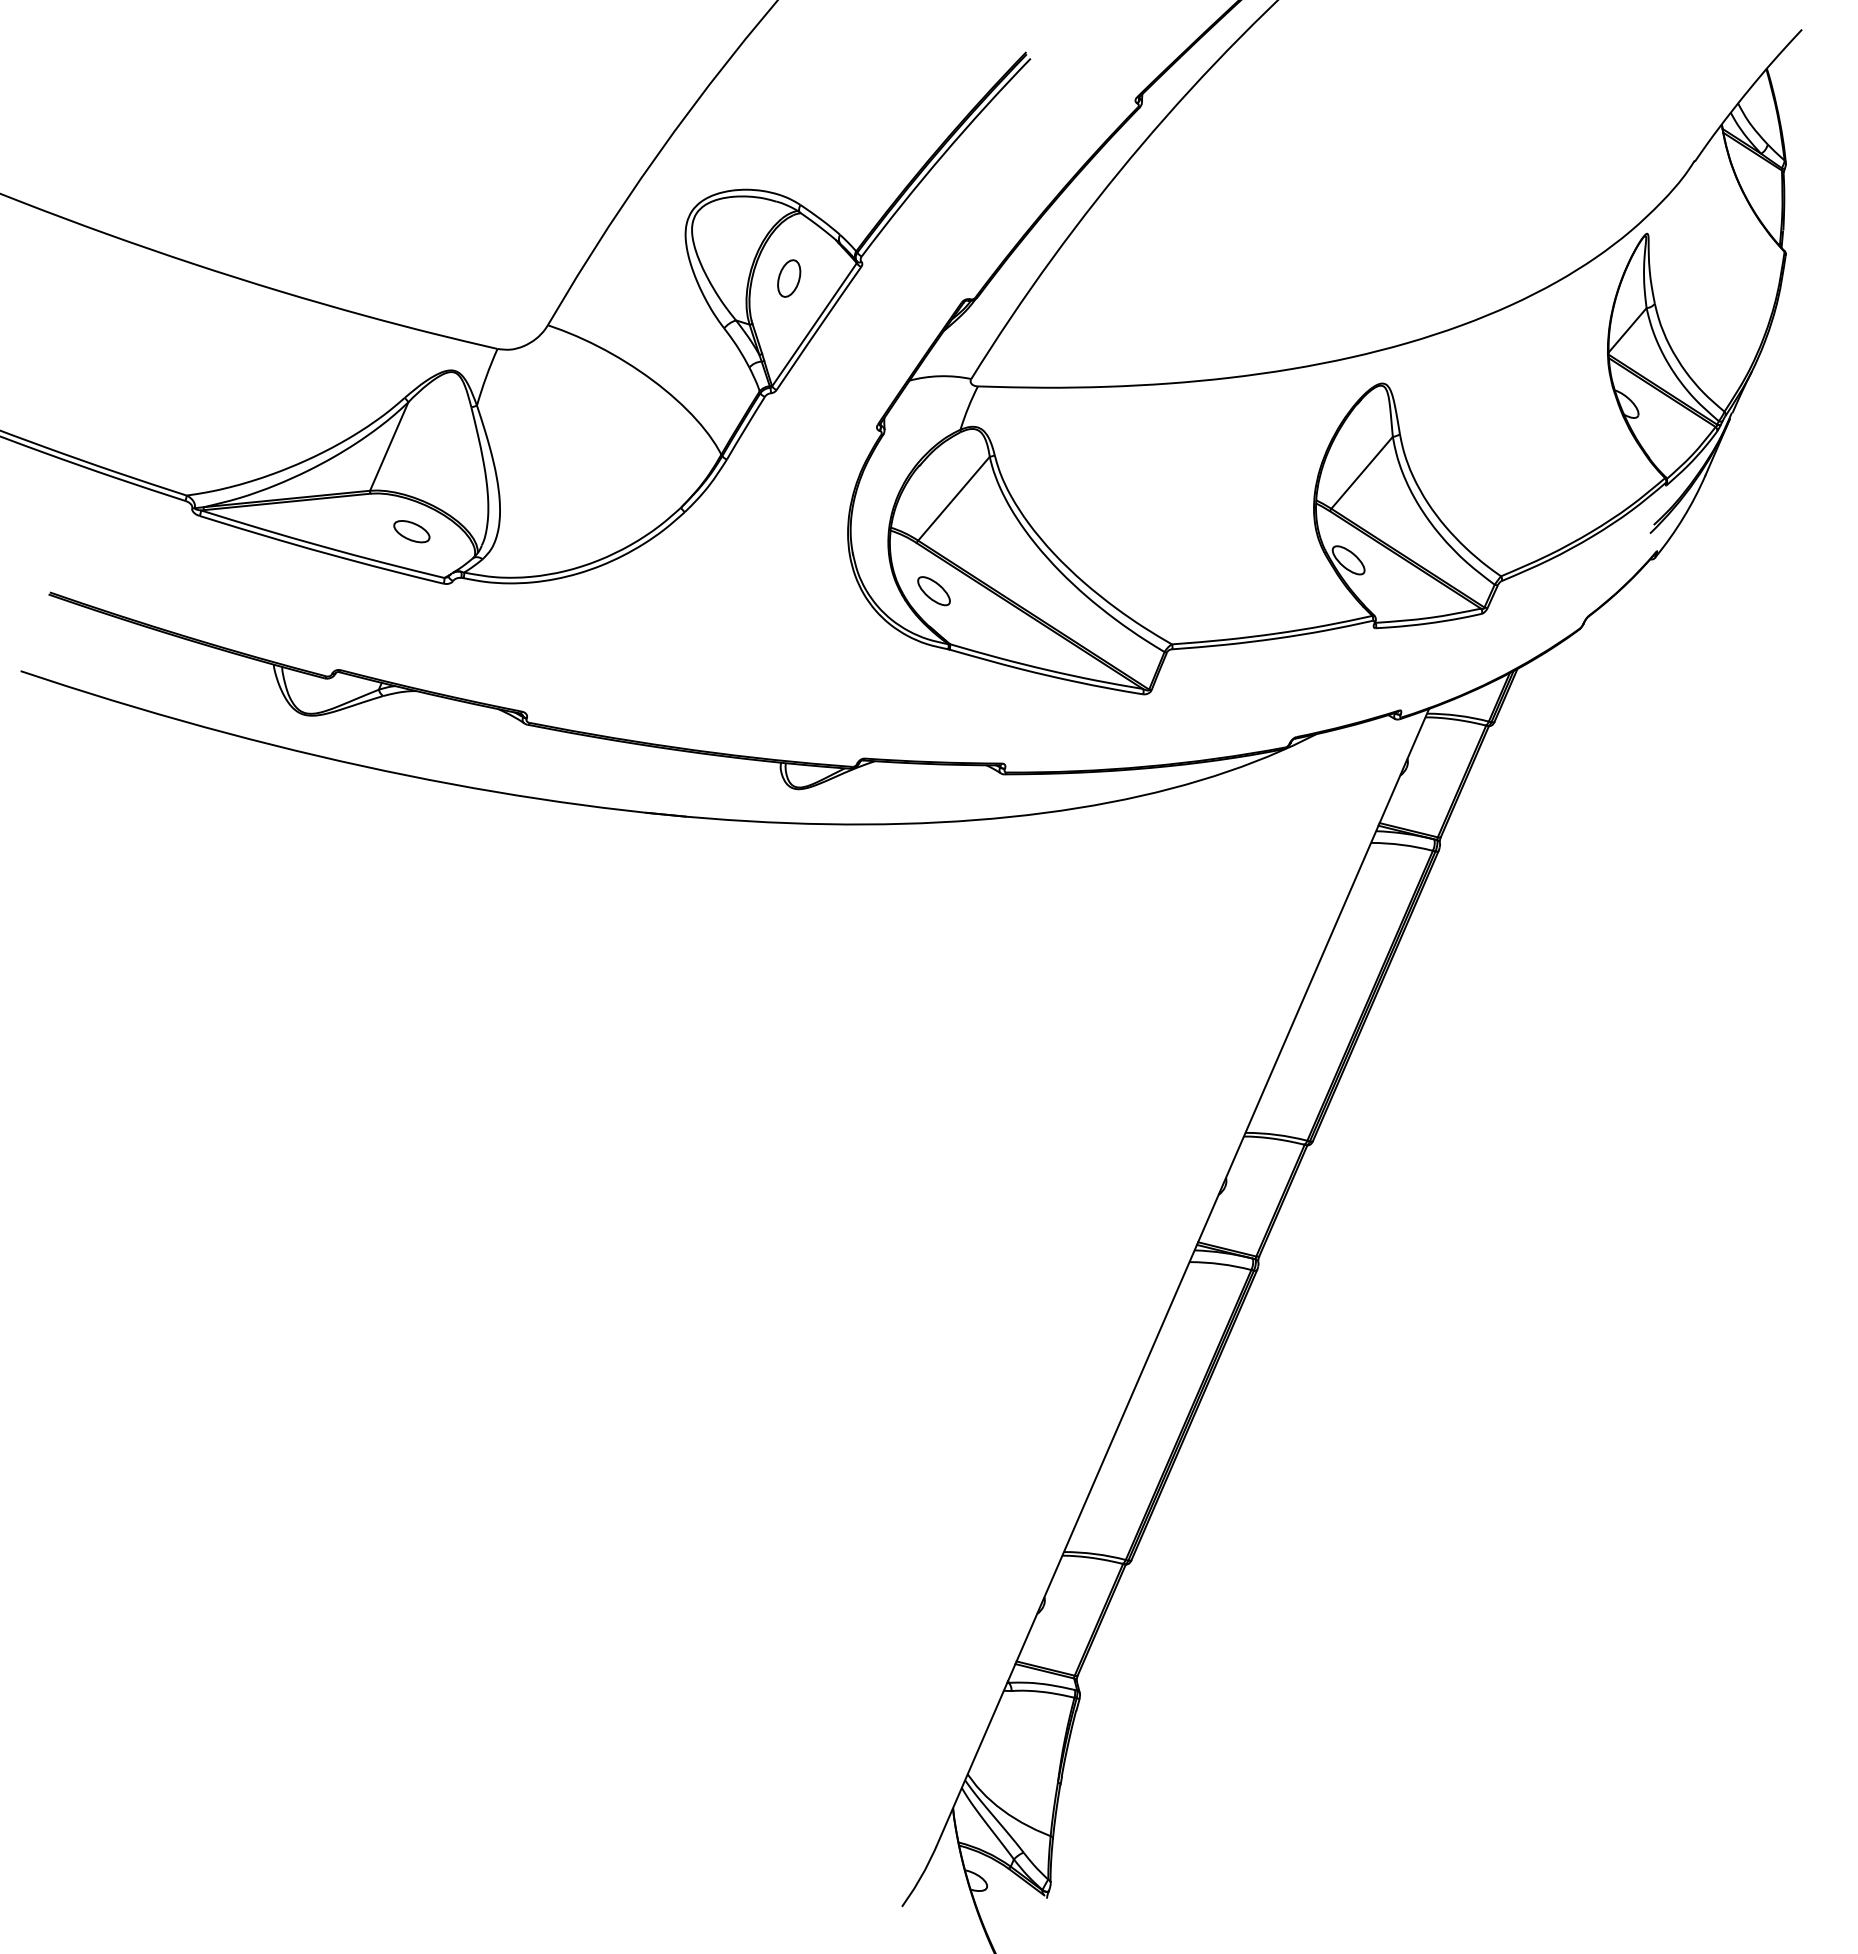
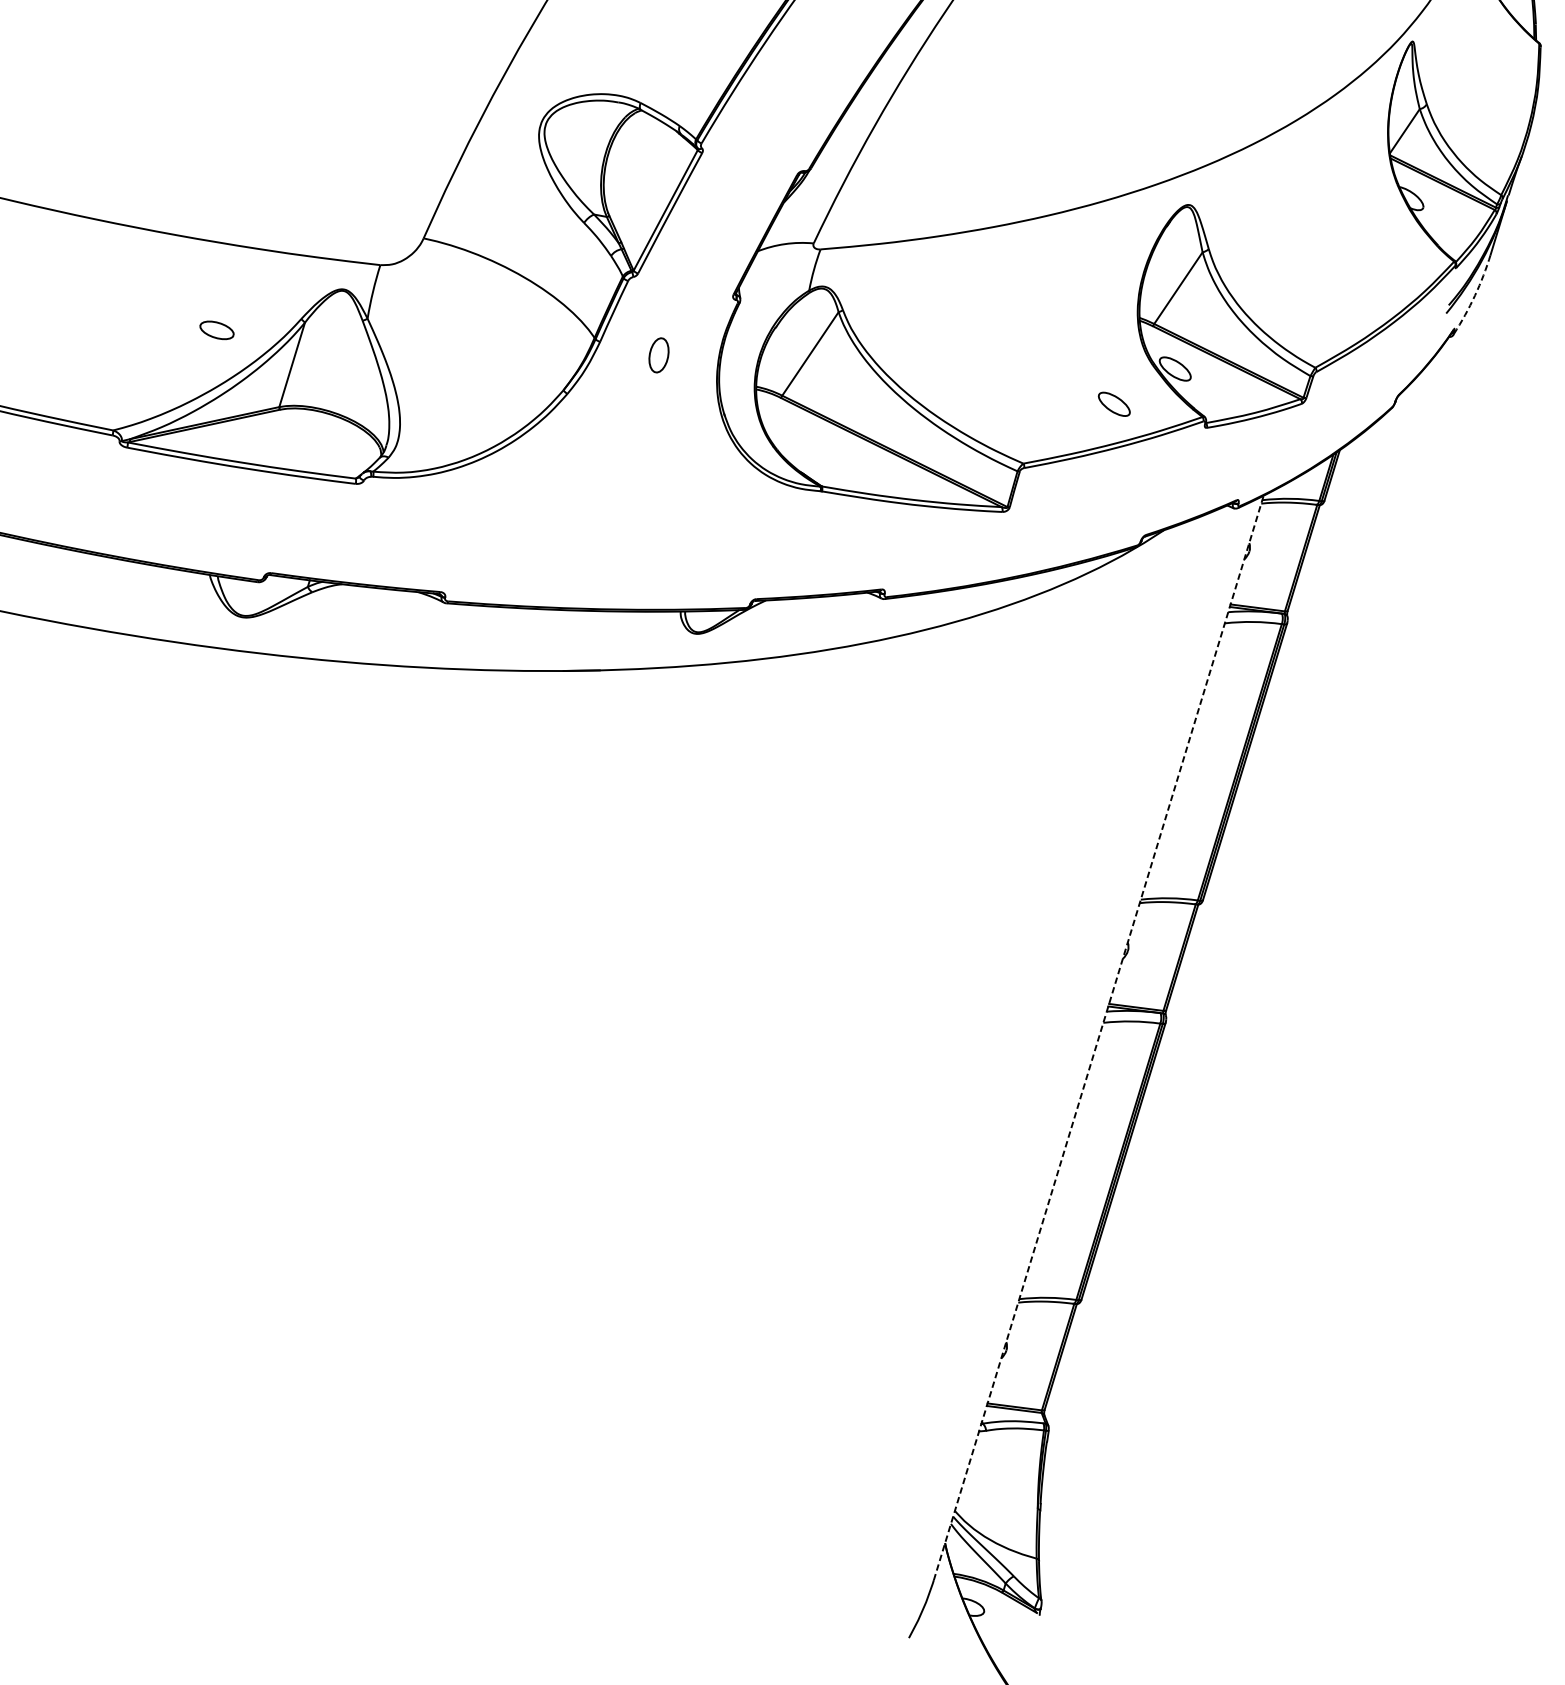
part: (789, 278) -> (659, 355), moved
arc: (1683, 517) -> (1474, 295), solid -> dashed
part: (411, 531) -> (216, 330), moved
part: (933, 591) -> (1113, 404), moved
line: (1182, 1277) -> (1098, 1037), solid -> dashed

